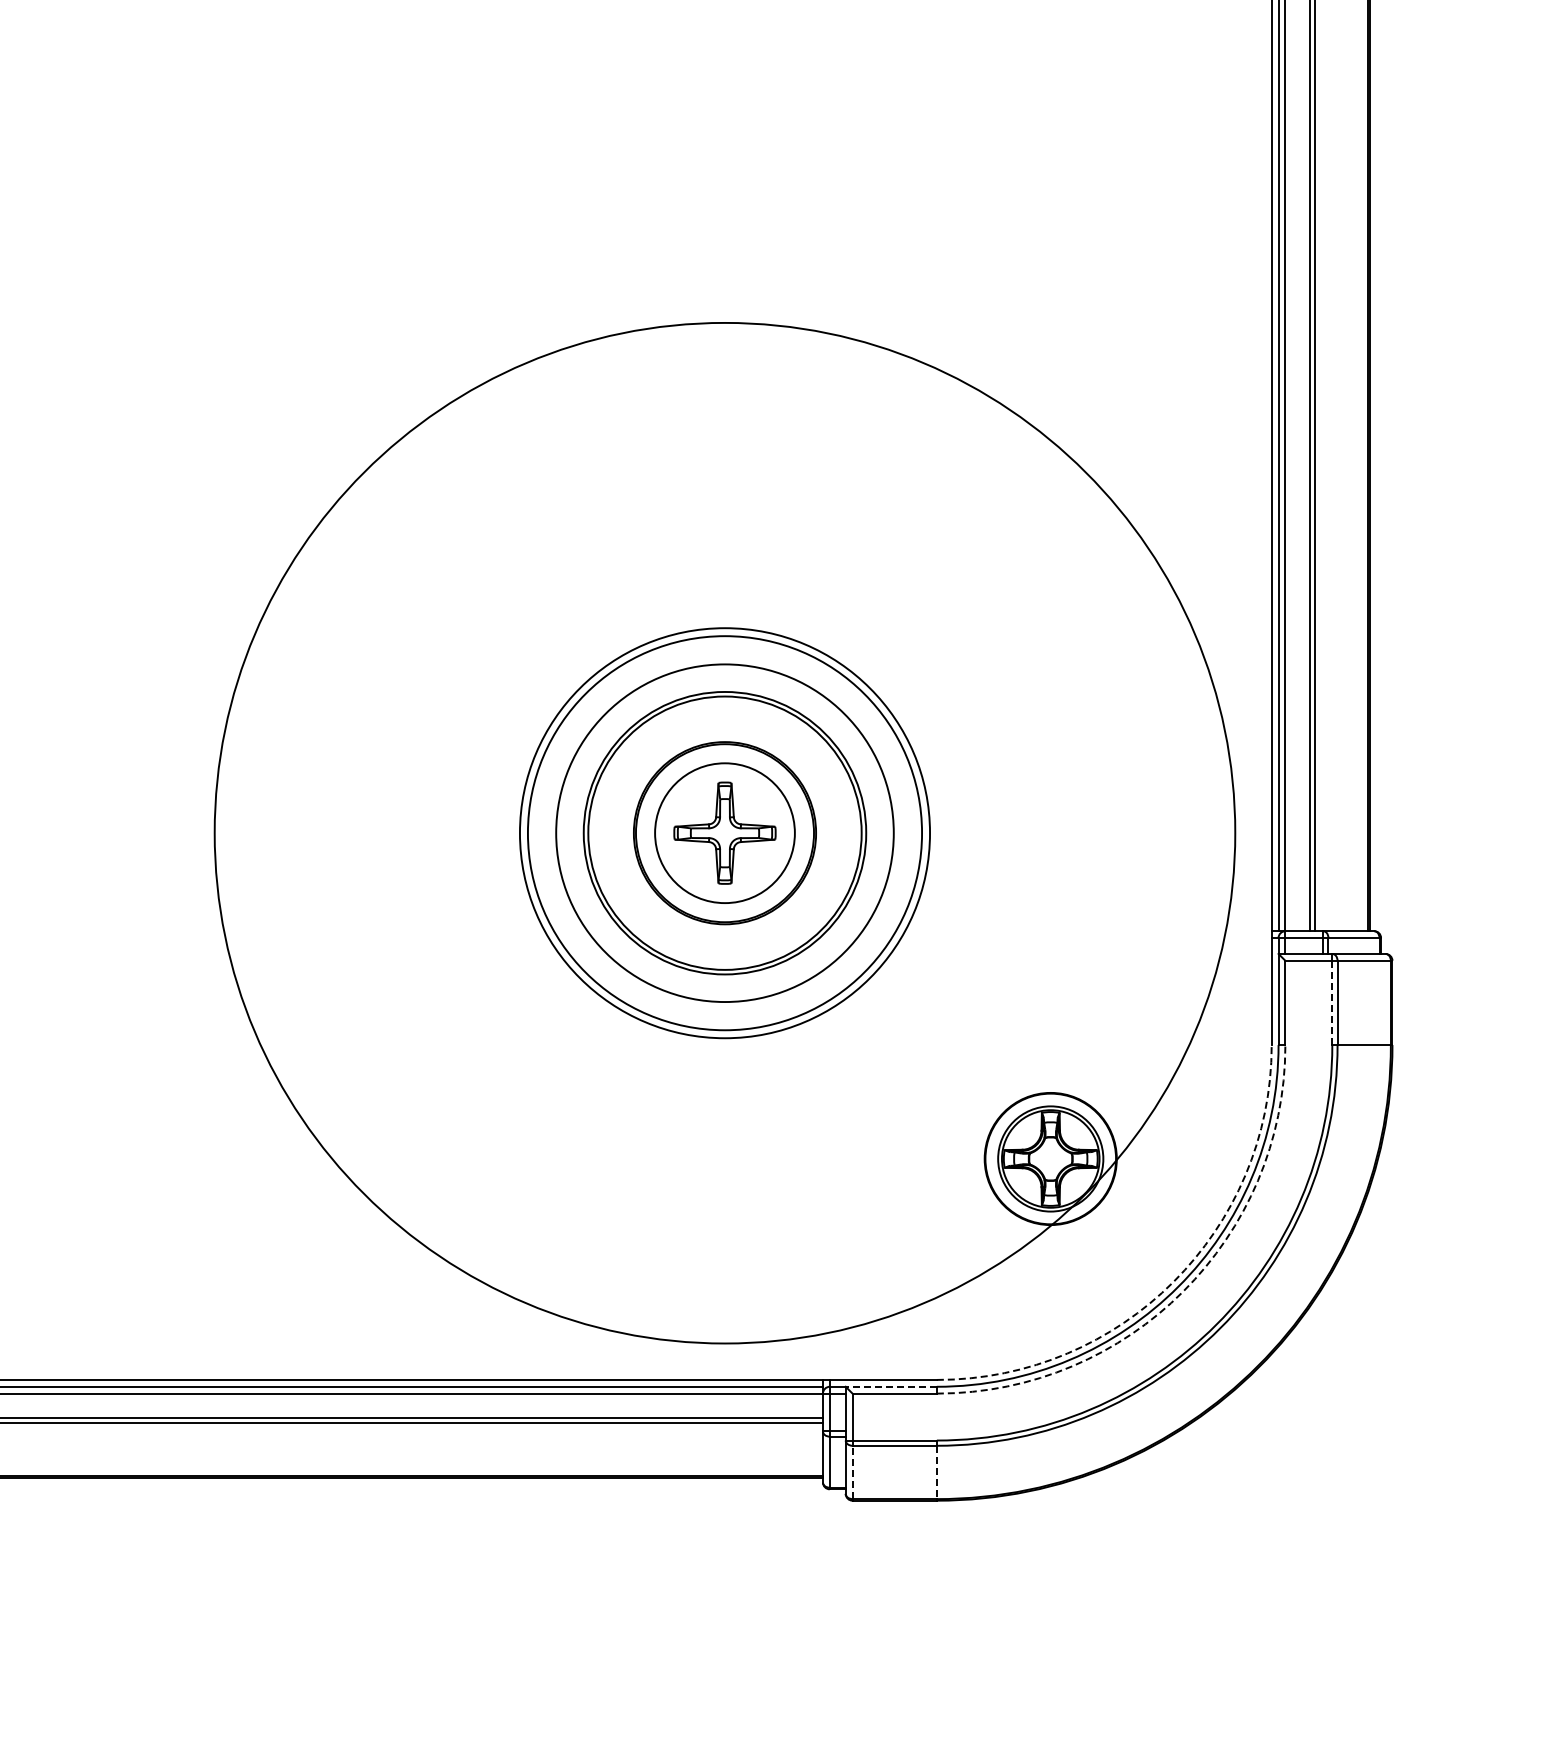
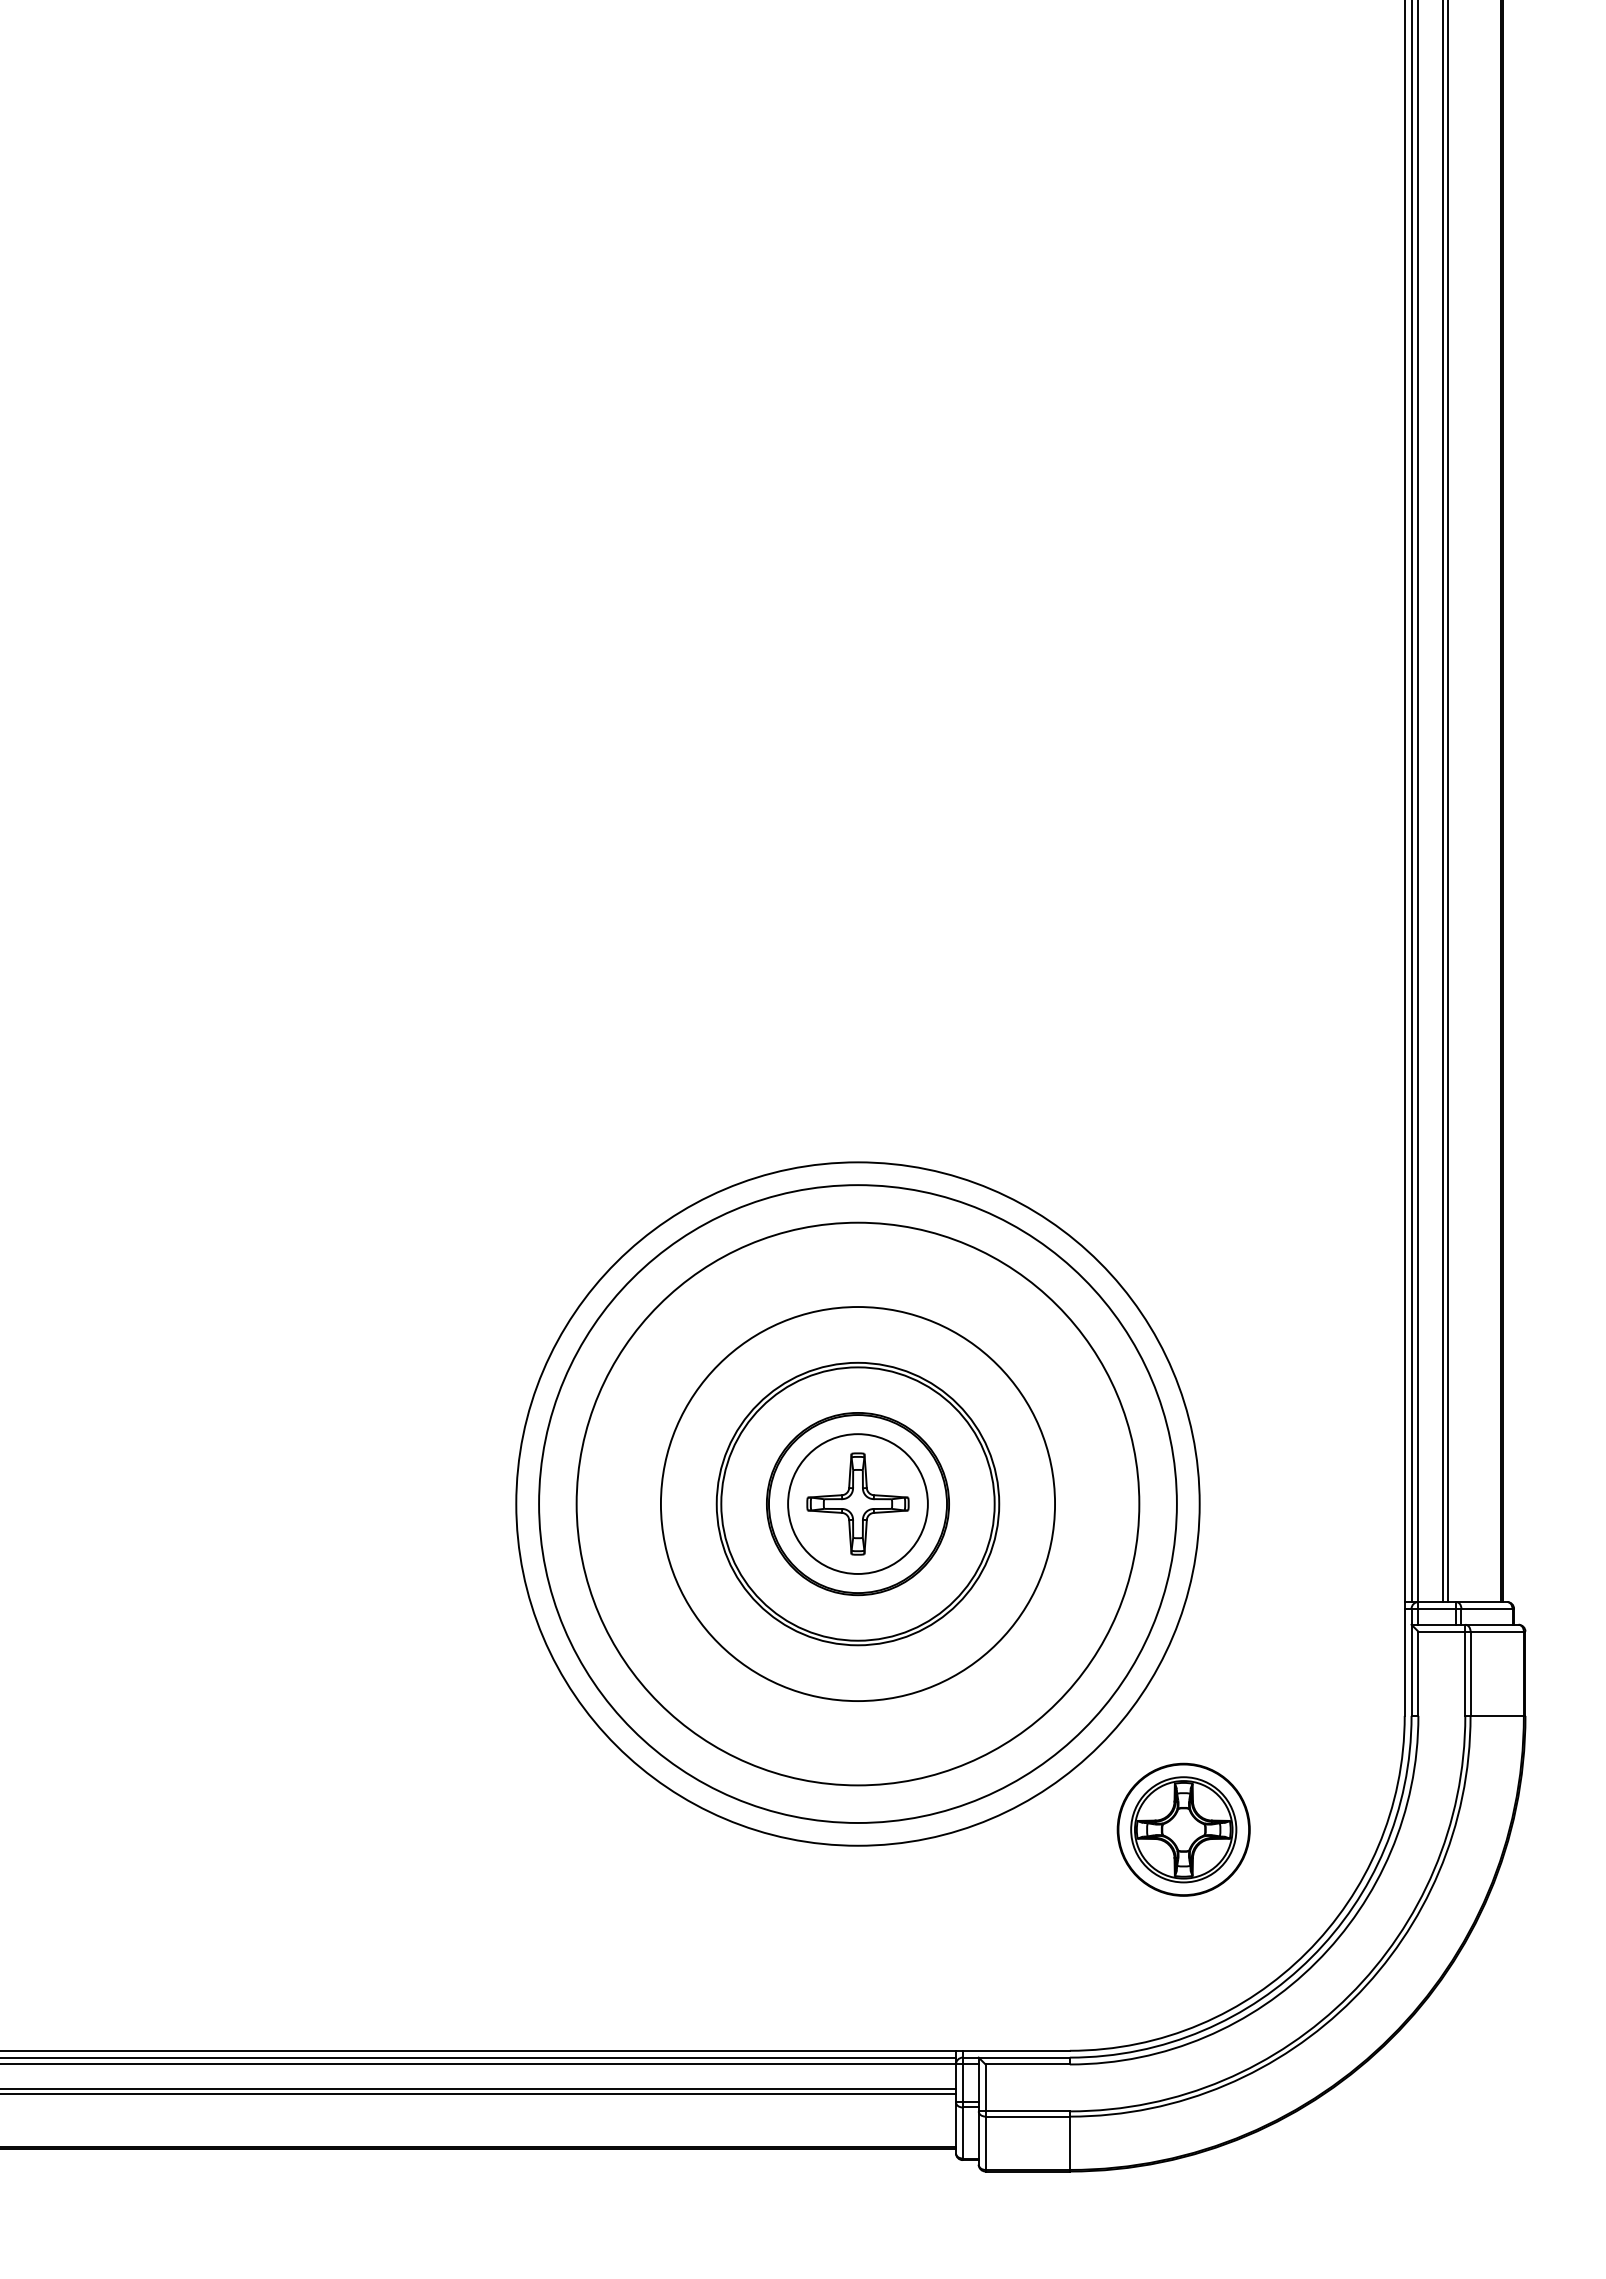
circle: (724, 832) -> (857, 1503), size x0.62
circle: (724, 832) -> (857, 1503), size x1.67
circle: (724, 832) -> (857, 1503), size x1.67
line: (1332, 1003) -> (1465, 1674), dashed -> solid
arc: (1173, 1281) -> (1306, 1952), dashed -> solid
arc: (1183, 1291) -> (1316, 1962), dashed -> solid
line: (891, 1386) -> (1024, 2057), dashed -> solid
line: (852, 1472) -> (985, 2143), dashed -> solid
line: (936, 1472) -> (1069, 2143), dashed -> solid

